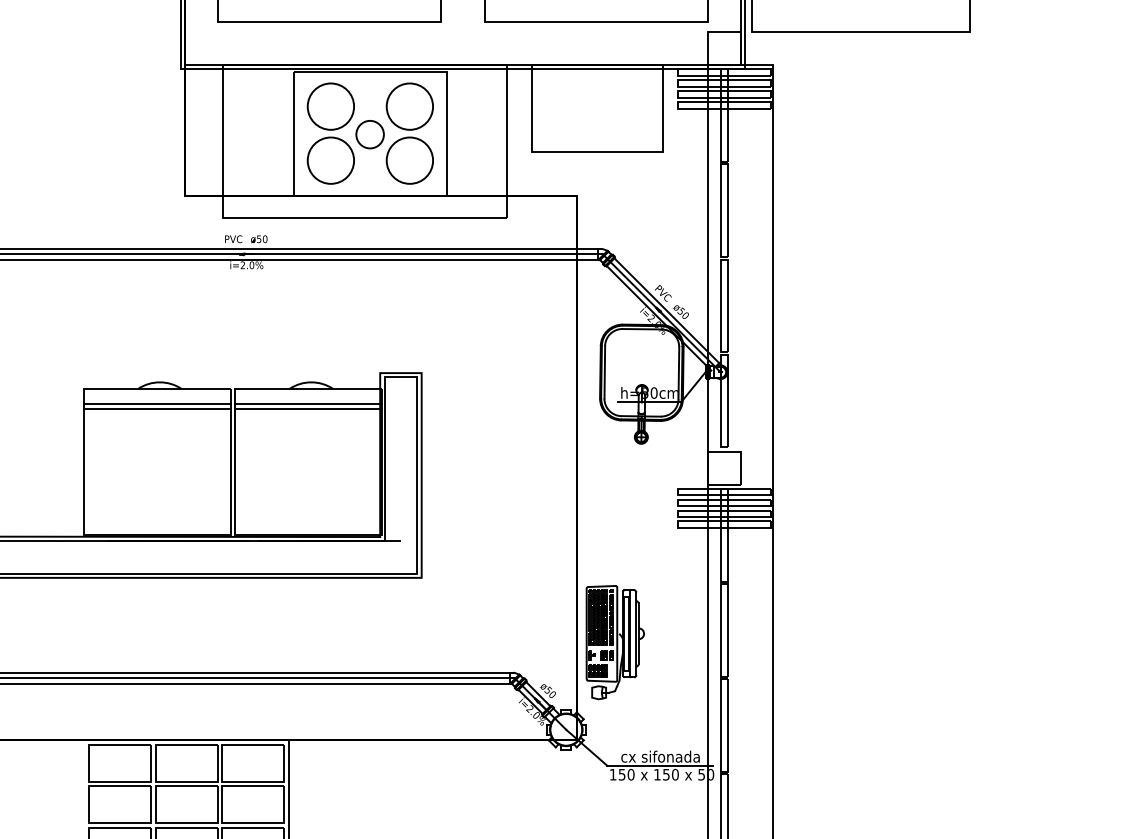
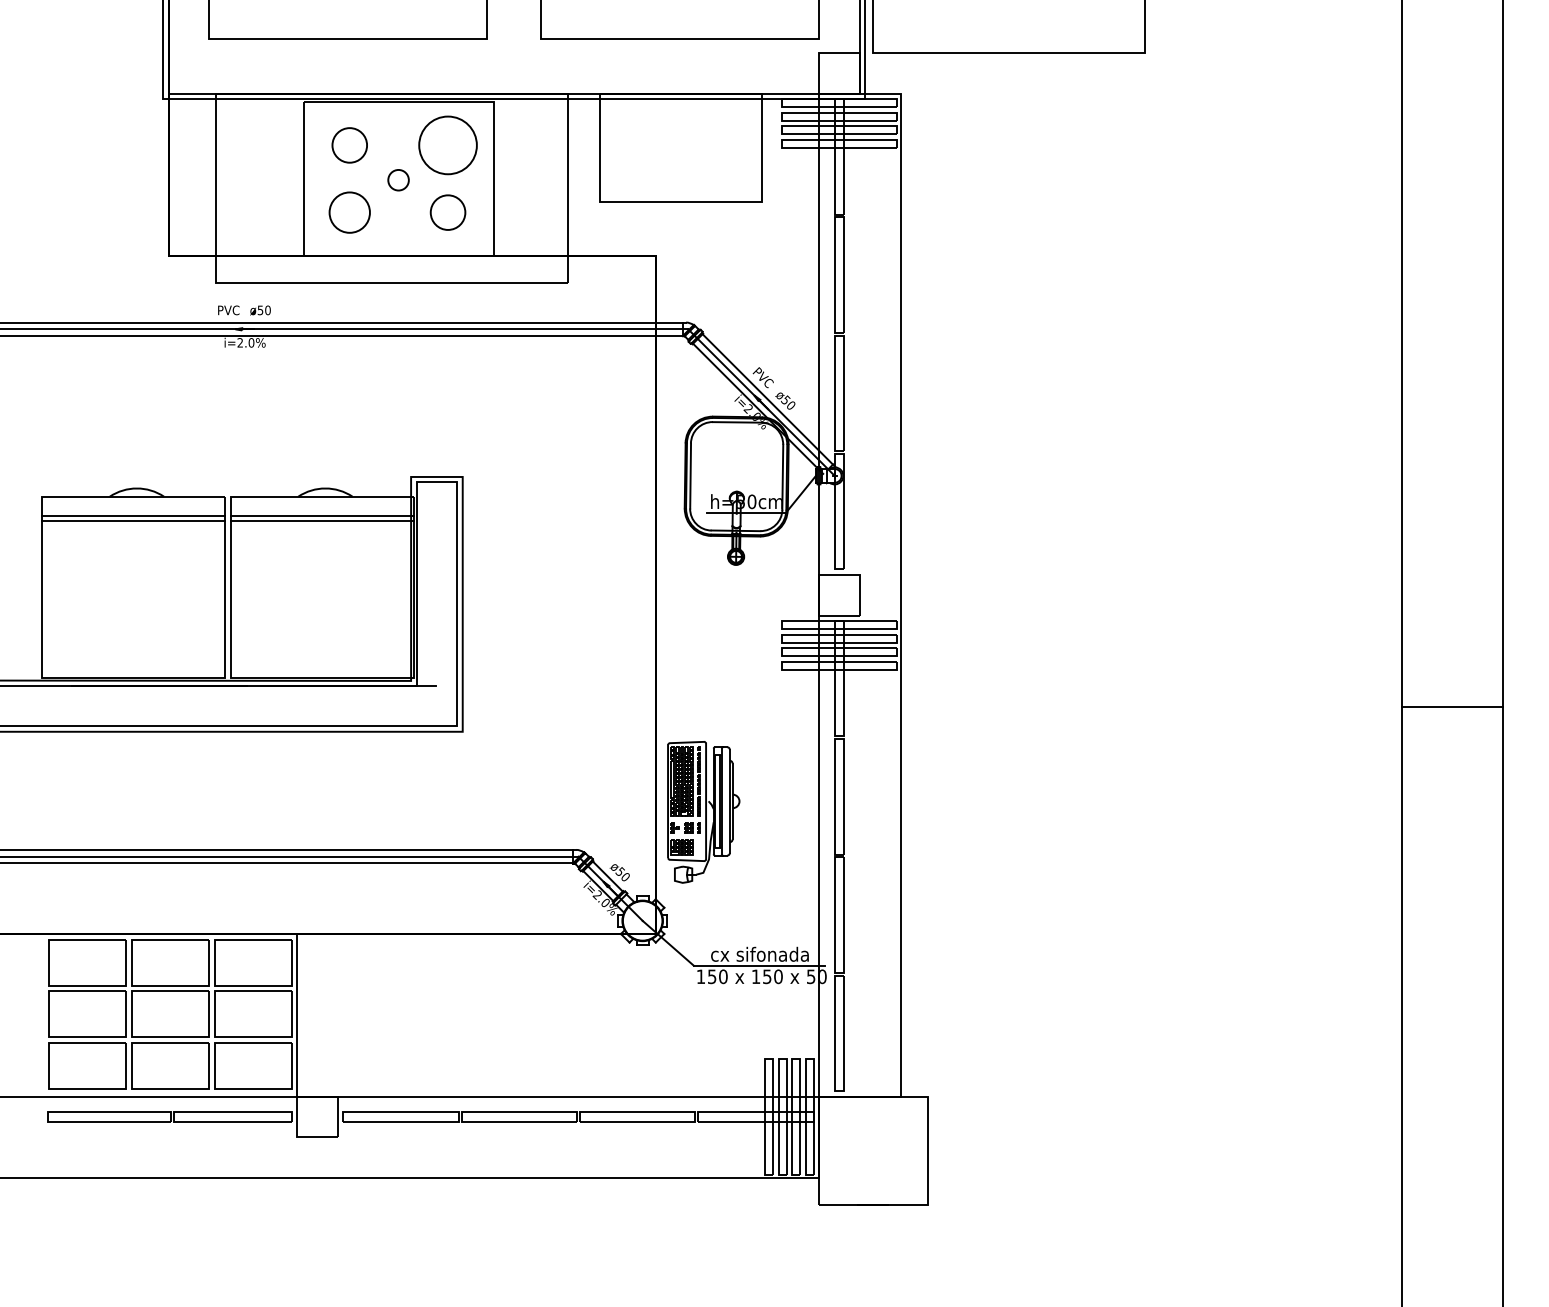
circle: (330, 106) -> (349, 145), size x0.6
circle: (370, 134) -> (398, 180), size x0.6
circle: (330, 160) -> (349, 212), size x0.7
circle: (409, 160) -> (447, 212), size x0.6

